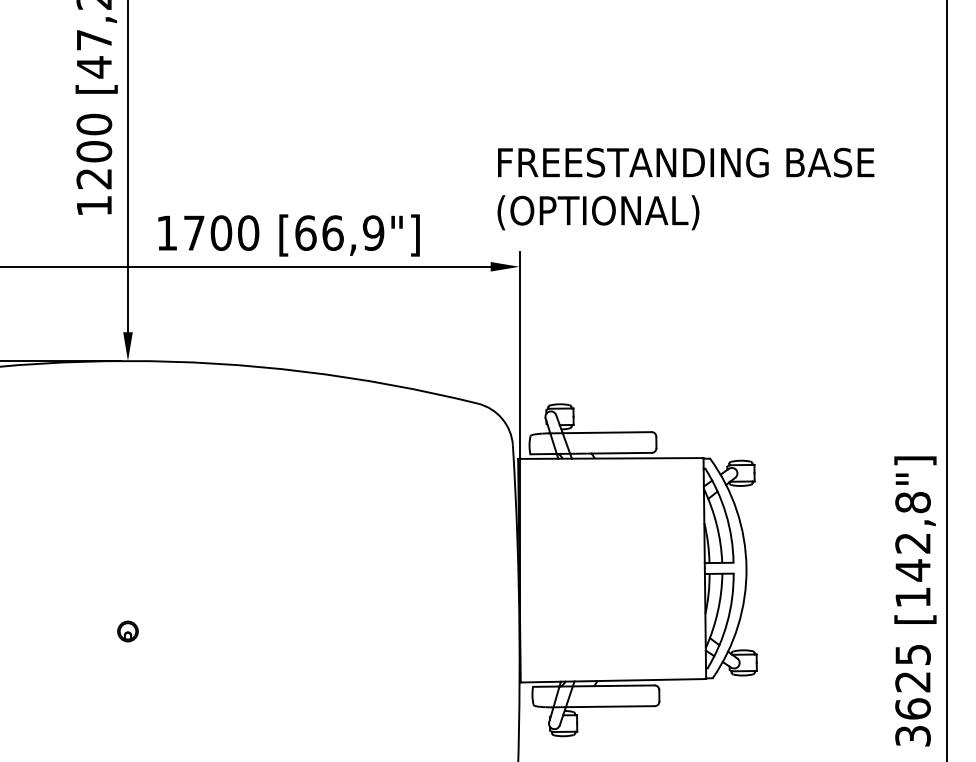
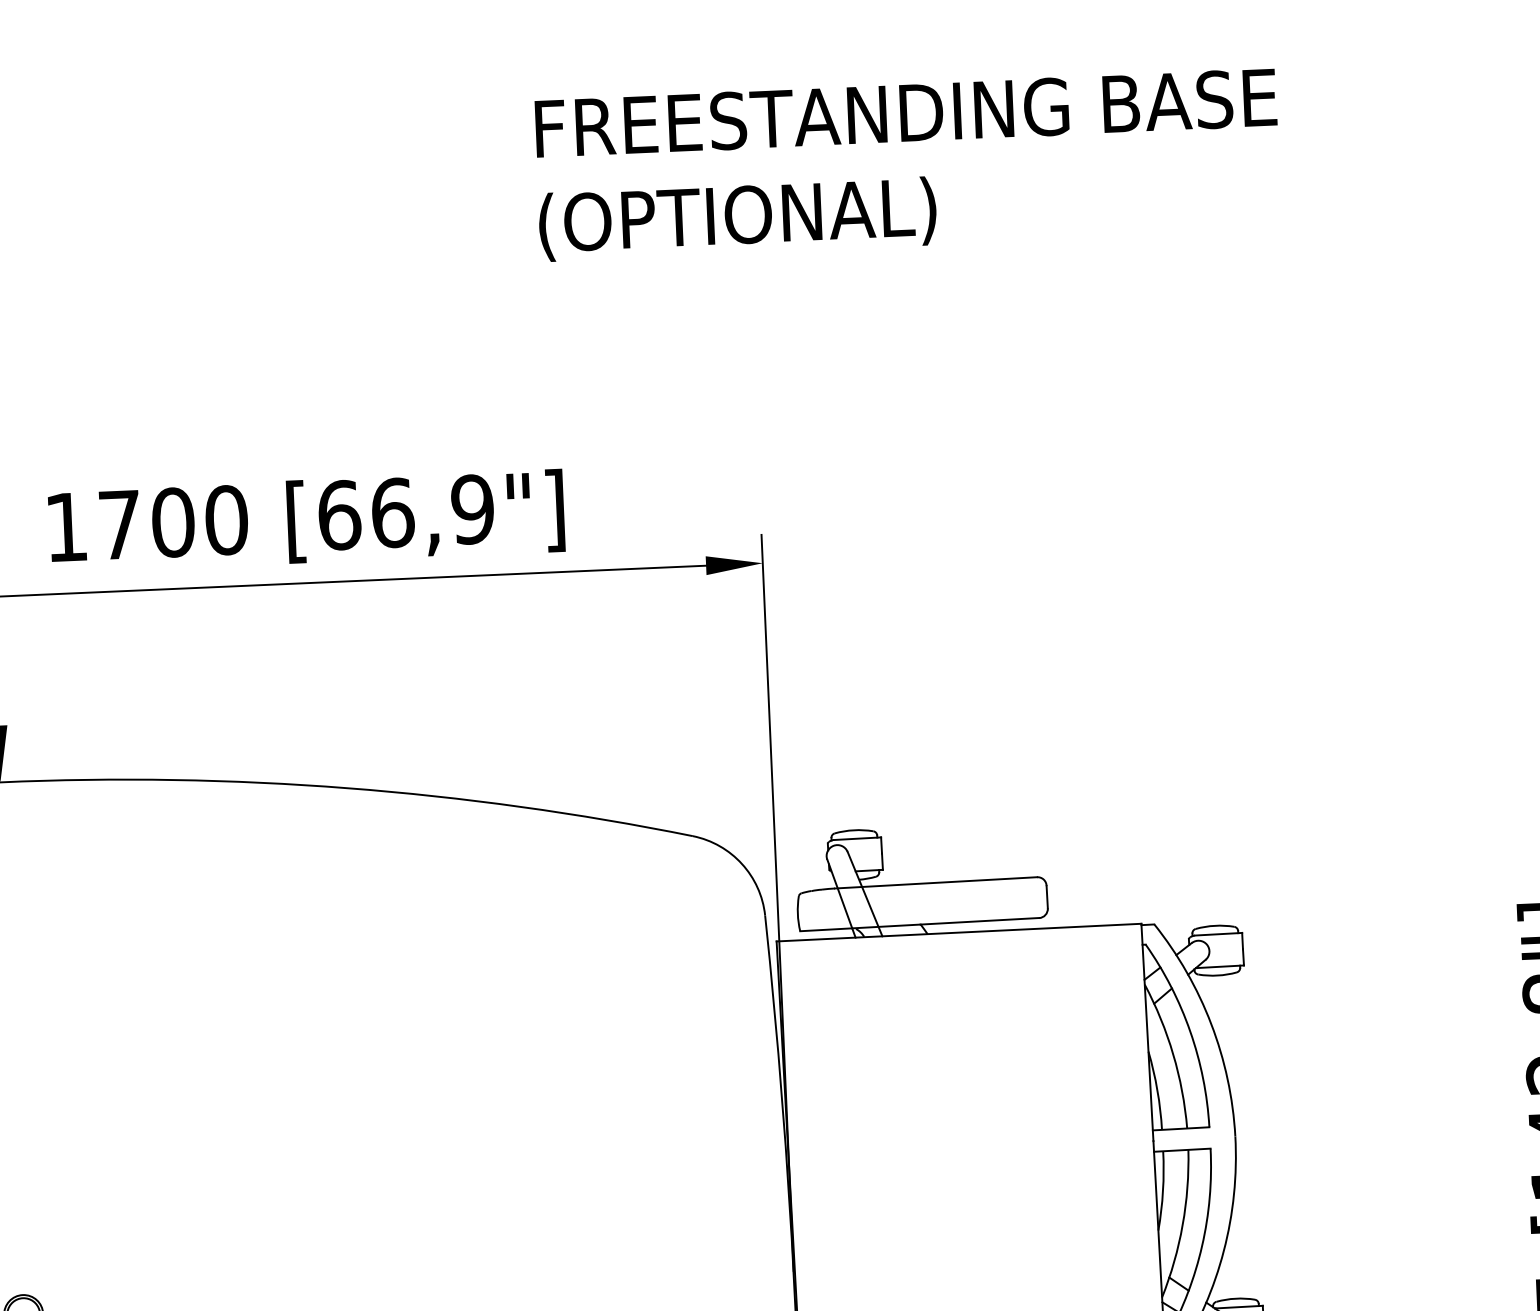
text: (685, 188) -> (906, 163), moved

